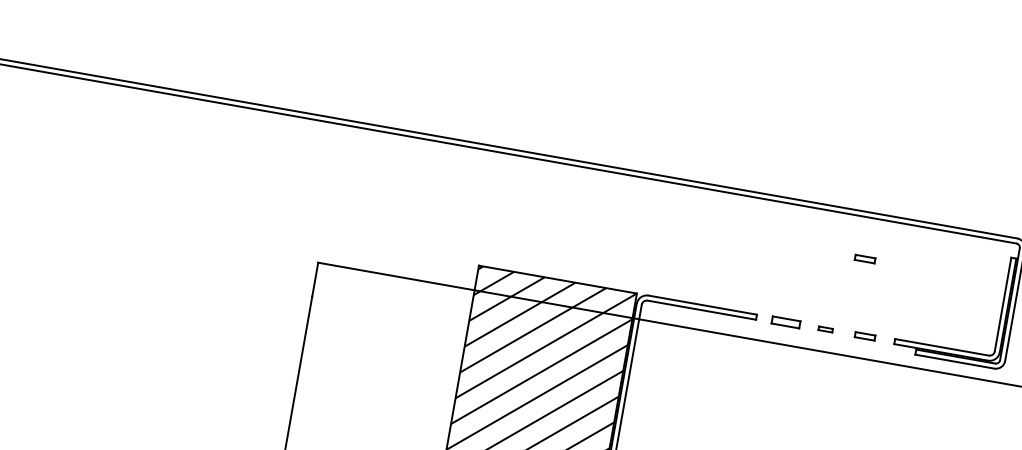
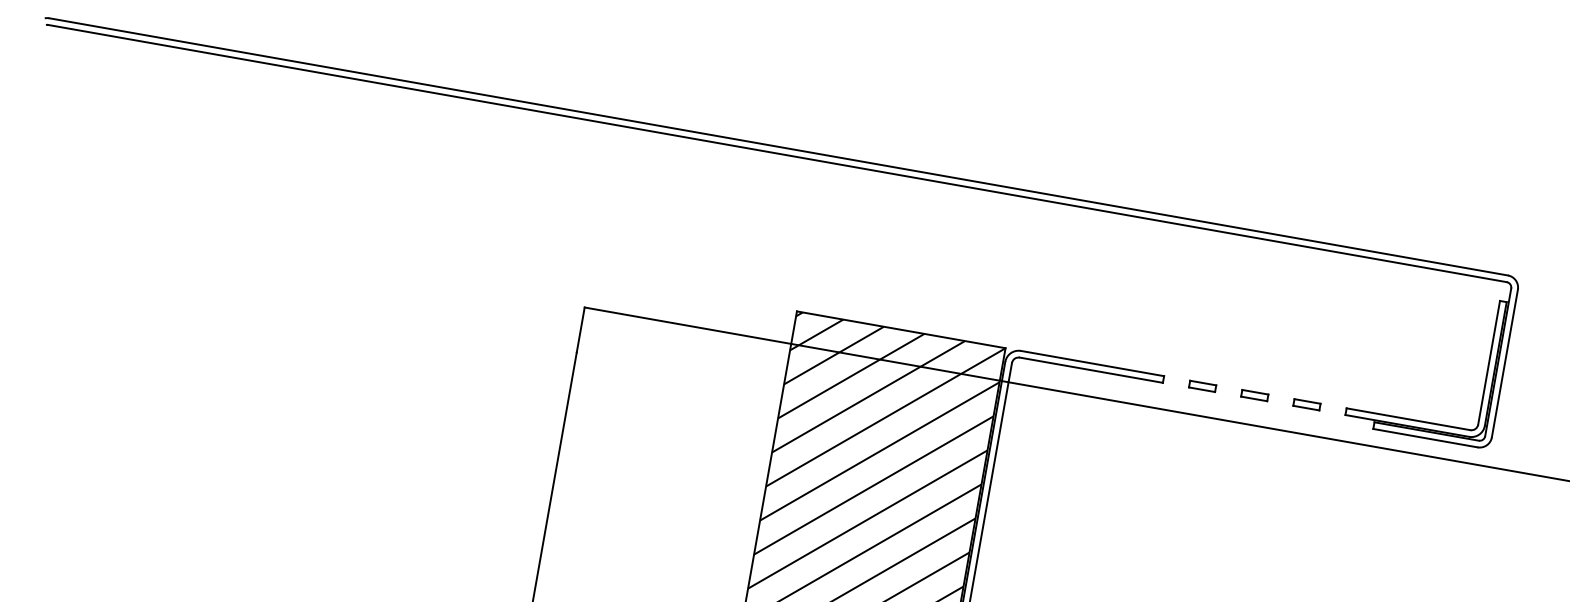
part: (864, 258) -> (1306, 302), removed
part: (786, 322) -> (1202, 386), size x0.71
part: (825, 329) -> (1254, 395), size x1.43

